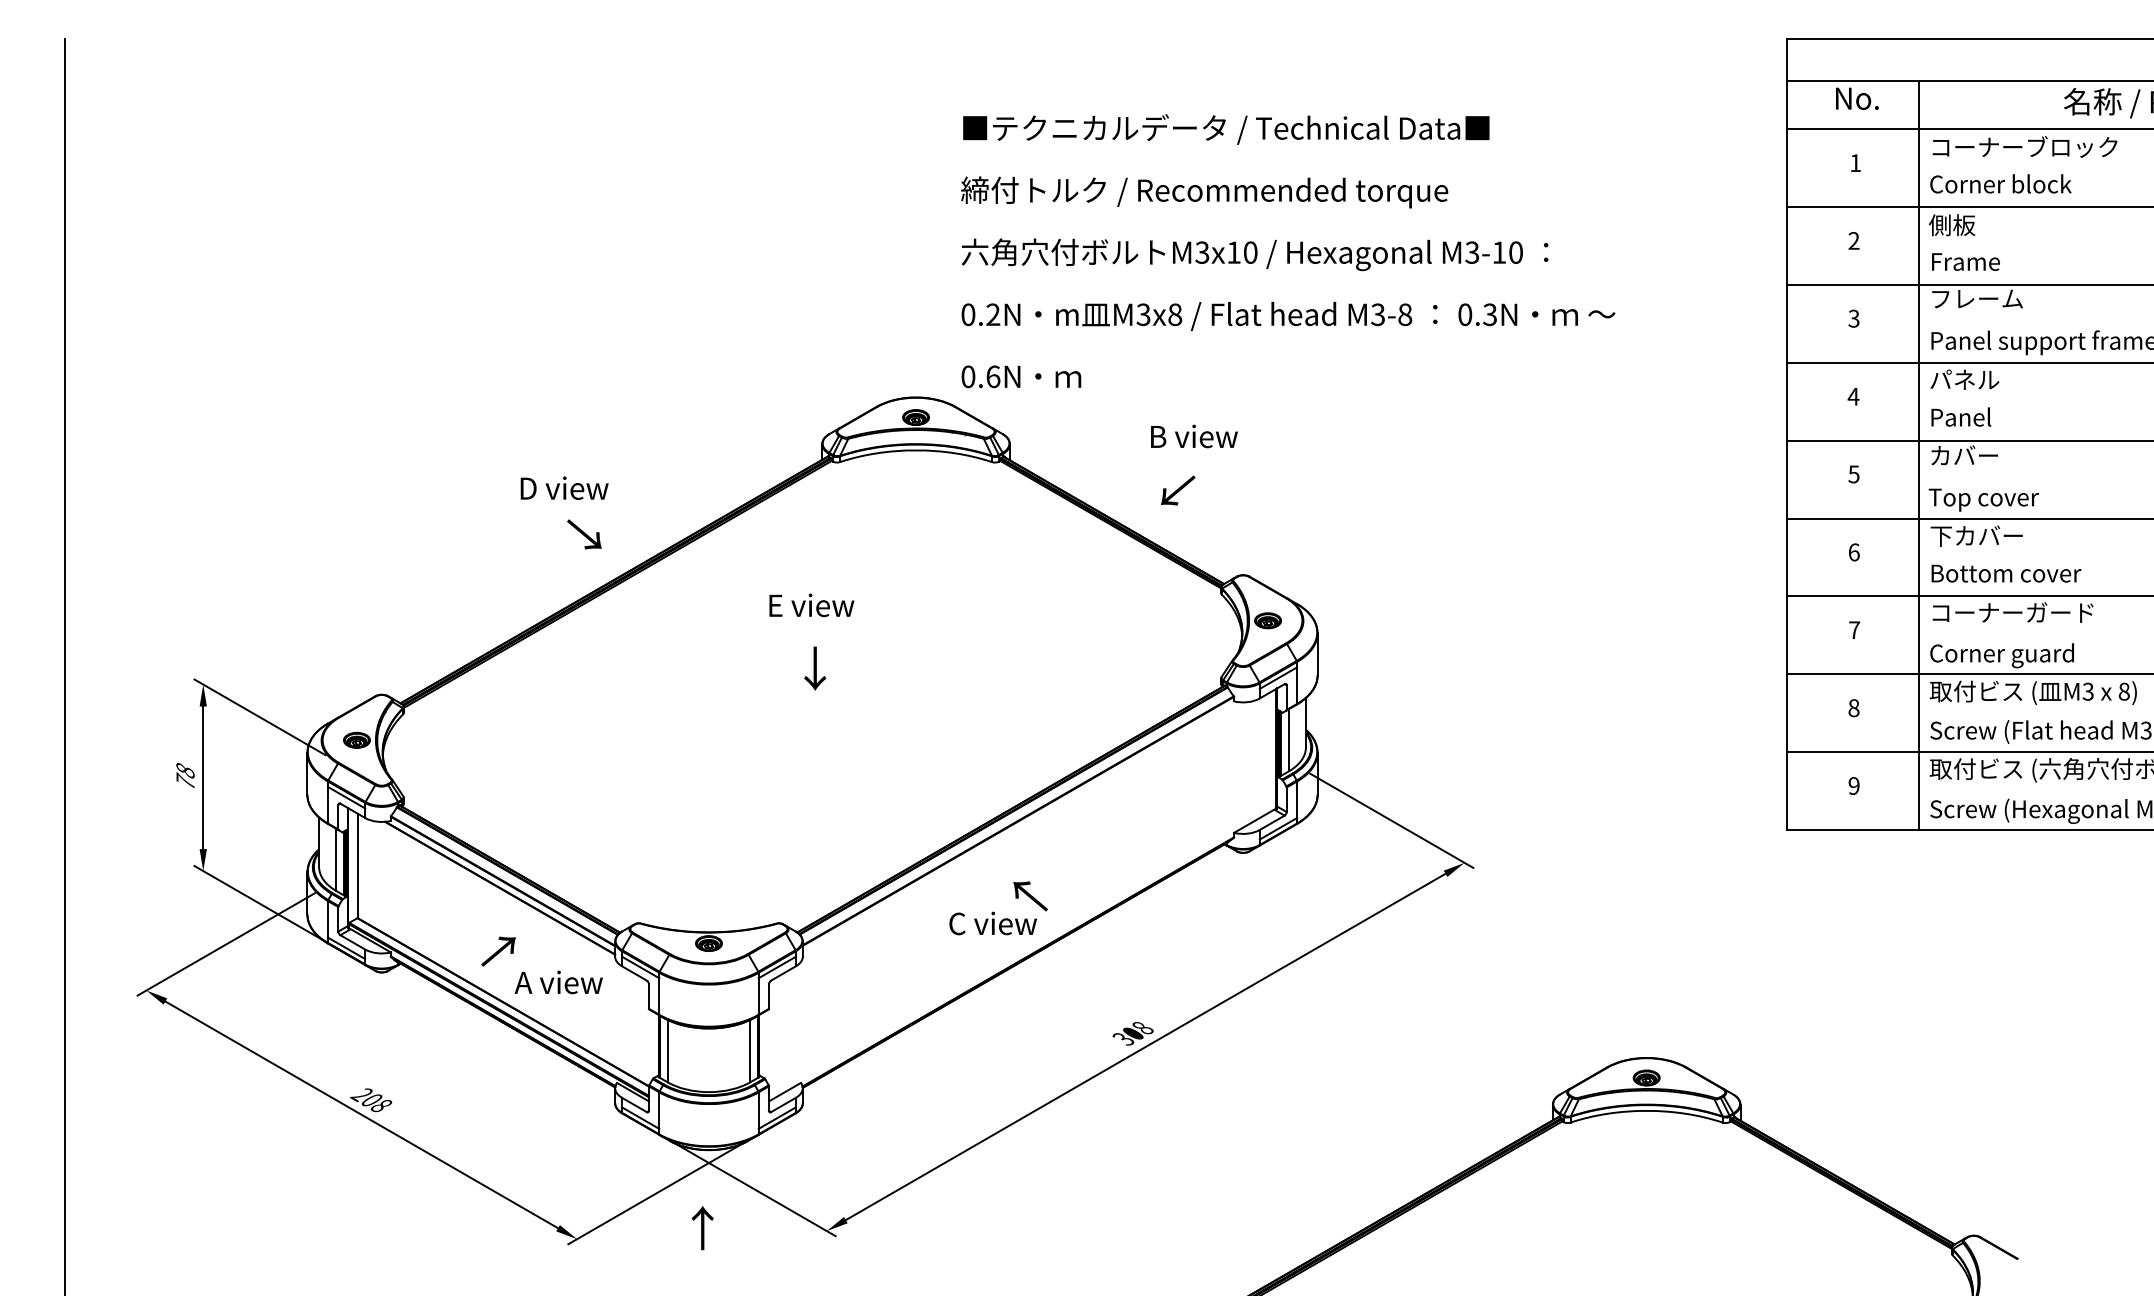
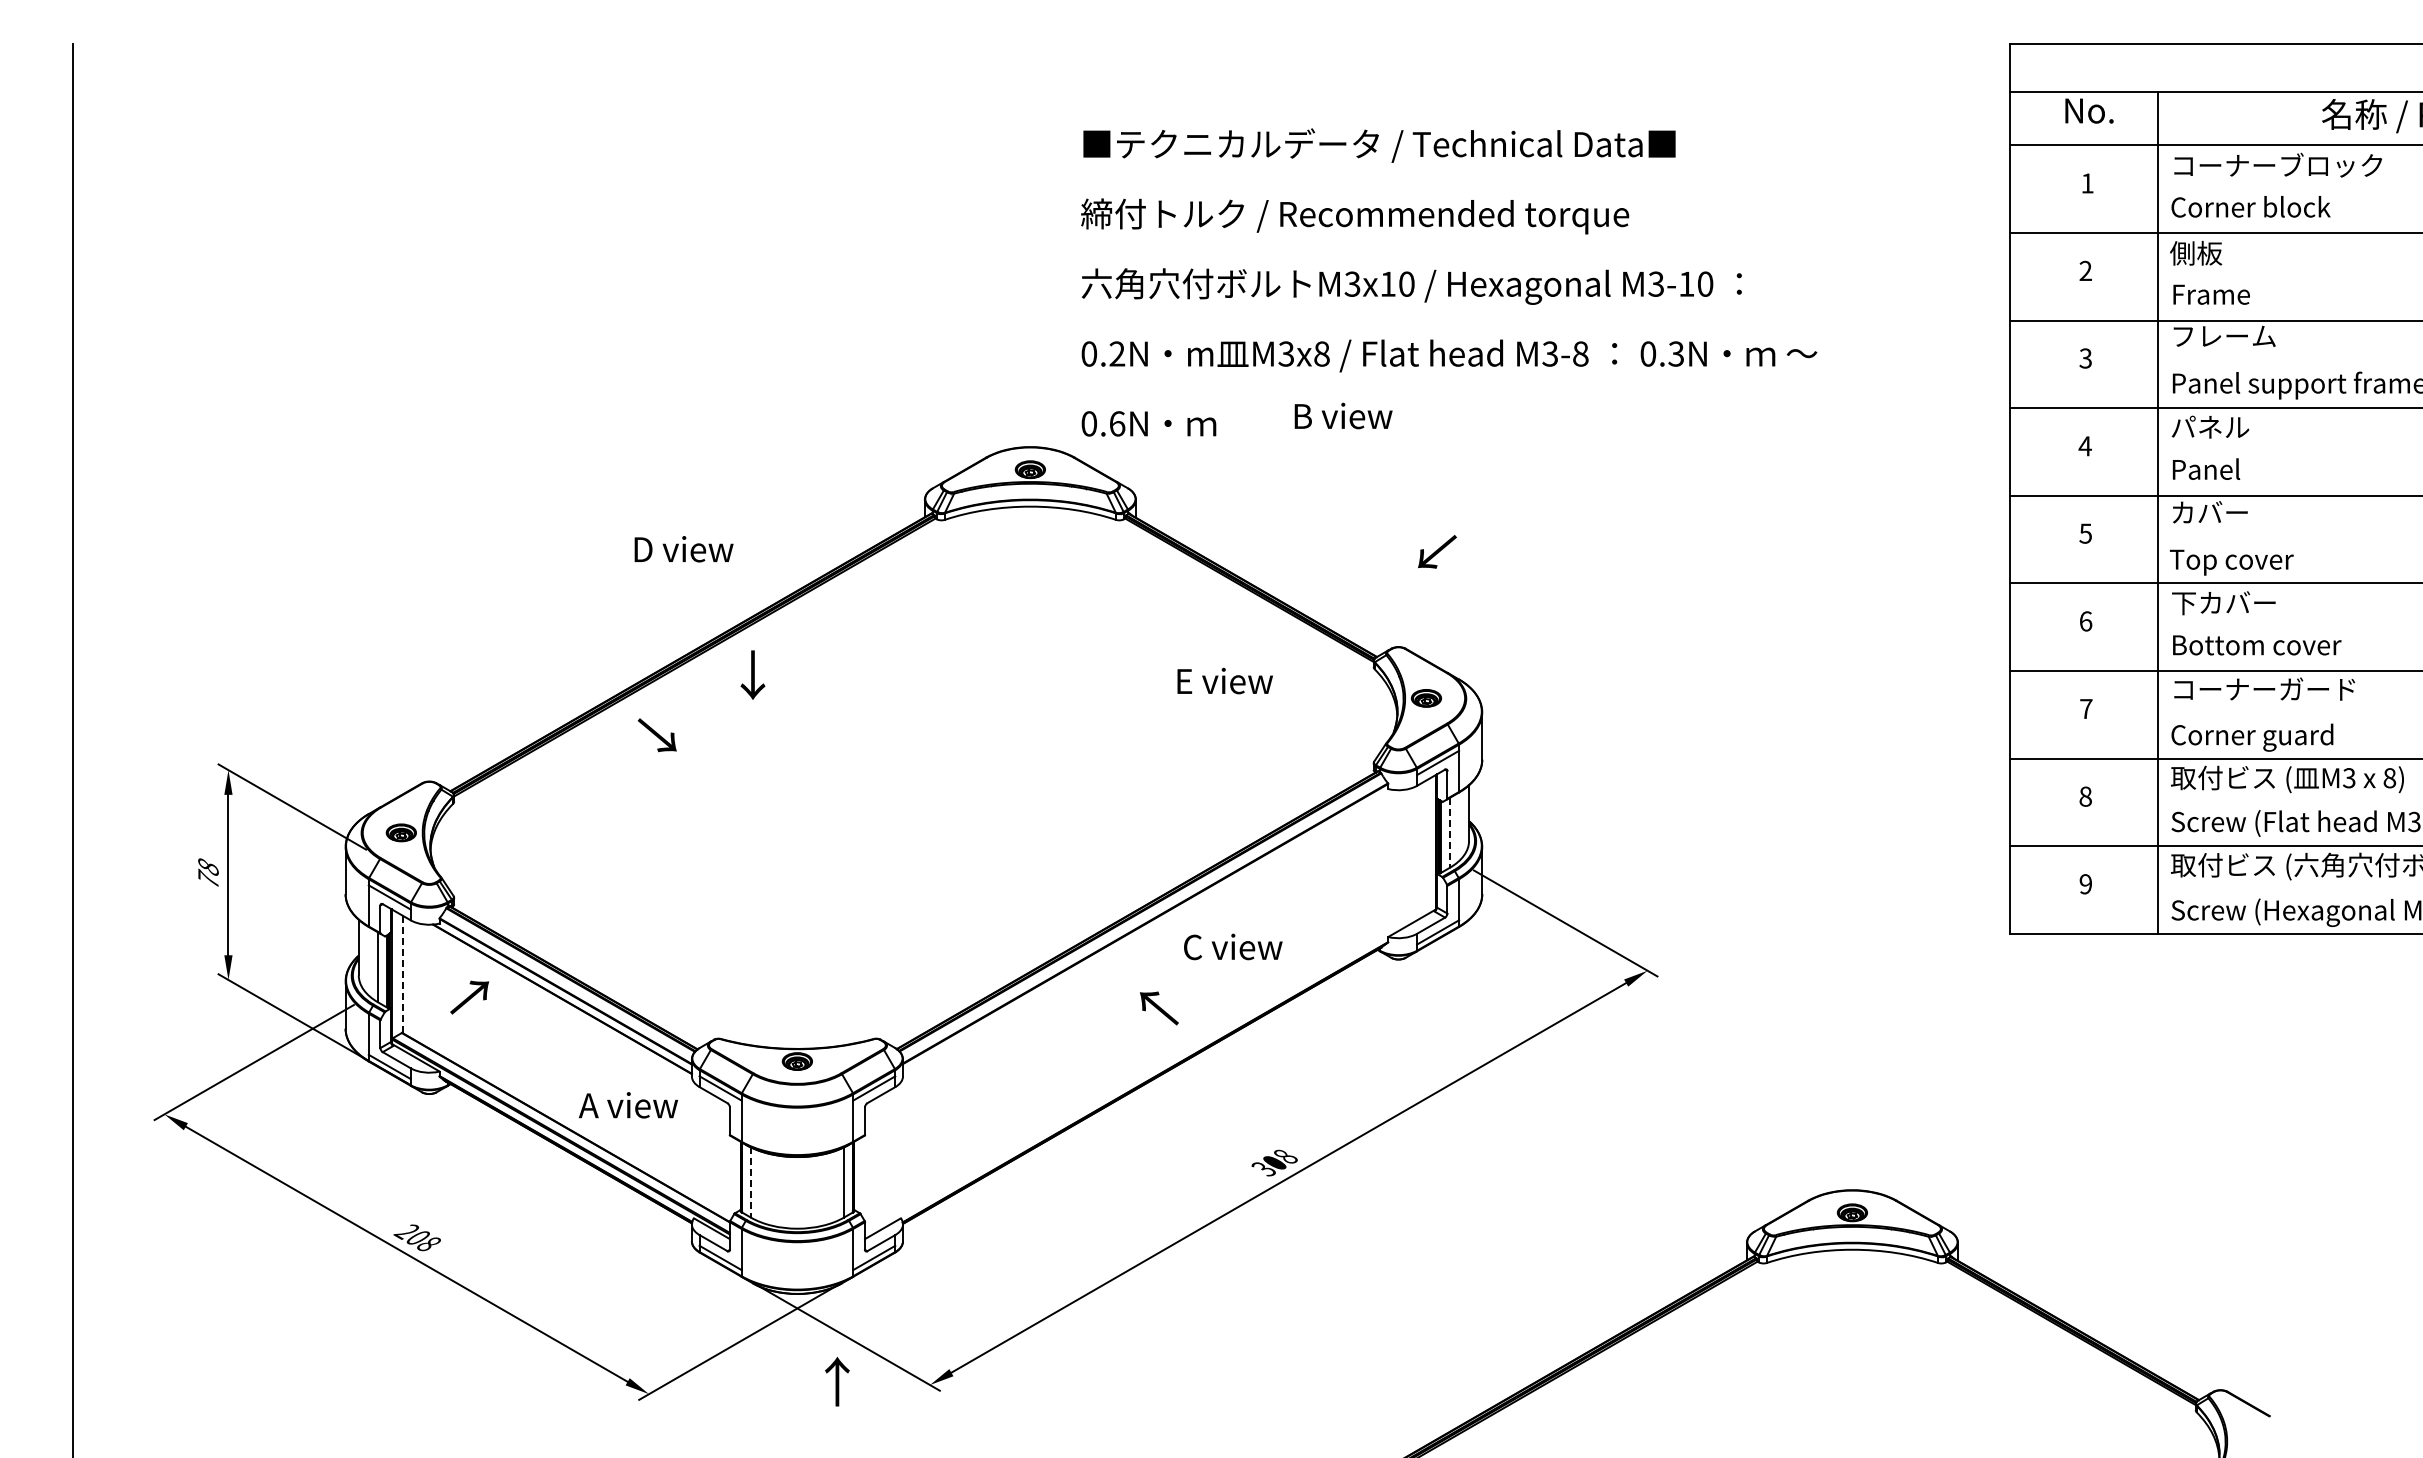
text: (1194, 436) -> (1343, 415), moved
text: (564, 488) -> (683, 549), moved
text: (1178, 490) -> (1437, 551), moved
text: (583, 534) -> (656, 735), moved
text: (811, 604) -> (1224, 680), moved
text: (814, 667) -> (752, 674), moved
line: (1288, 739) -> (1449, 832), solid -> dashed
line: (357, 866) -> (402, 974), solid -> dashed
text: (993, 923) -> (1233, 946), moved
text: (498, 951) -> (469, 997), moved
line: (667, 1051) -> (750, 1182), solid -> dashed
text: (702, 1227) -> (837, 1381), moved

